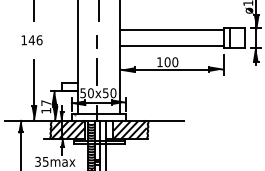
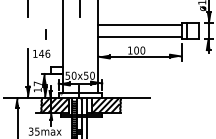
text: (31, 40) -> (41, 54), moved
line: (96, 41) -> (45, 34), moved
line: (97, 71) -> (79, 58), removed

